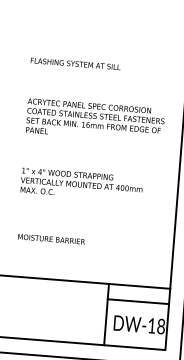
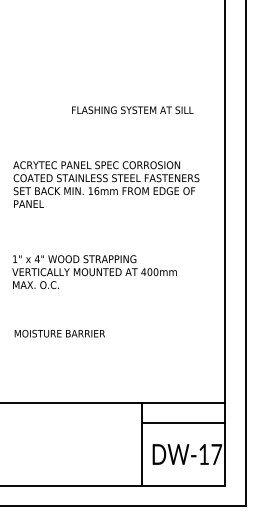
text: (75, 63) -> (132, 109), moved
text: (51, 239) -> (59, 333), moved
text: (161, 326) -> (216, 454), DW-18 -> DW-17

